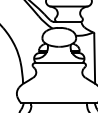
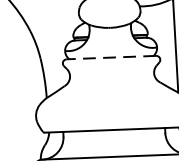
line: (58, 63) -> (109, 58), solid -> dashed

